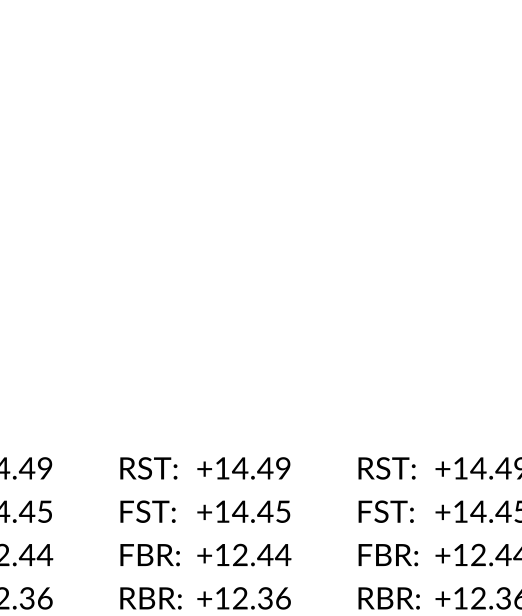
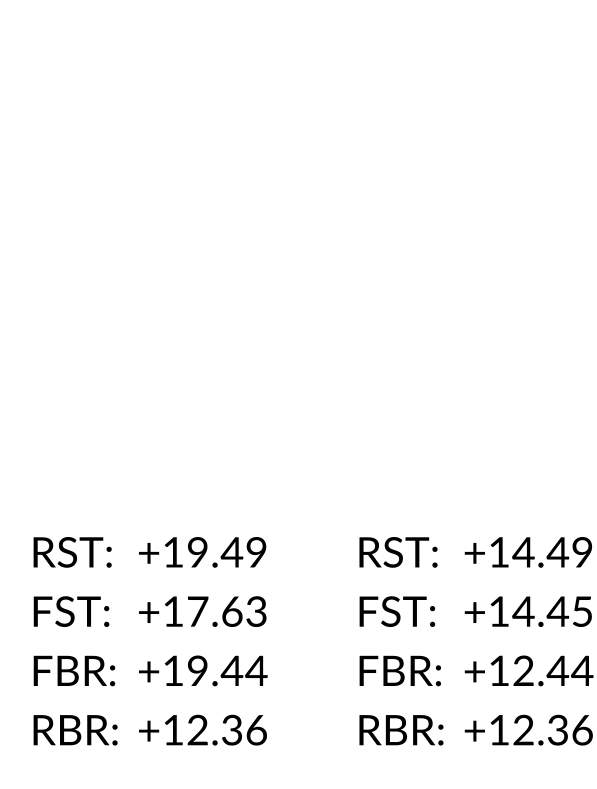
text: (240, 468) -> (198, 552), +14.49 -> +19.49
text: (261, 511) -> (226, 611), +14.45 -> +17.63
text: (240, 555) -> (198, 671), +12.44 -> +19.44

